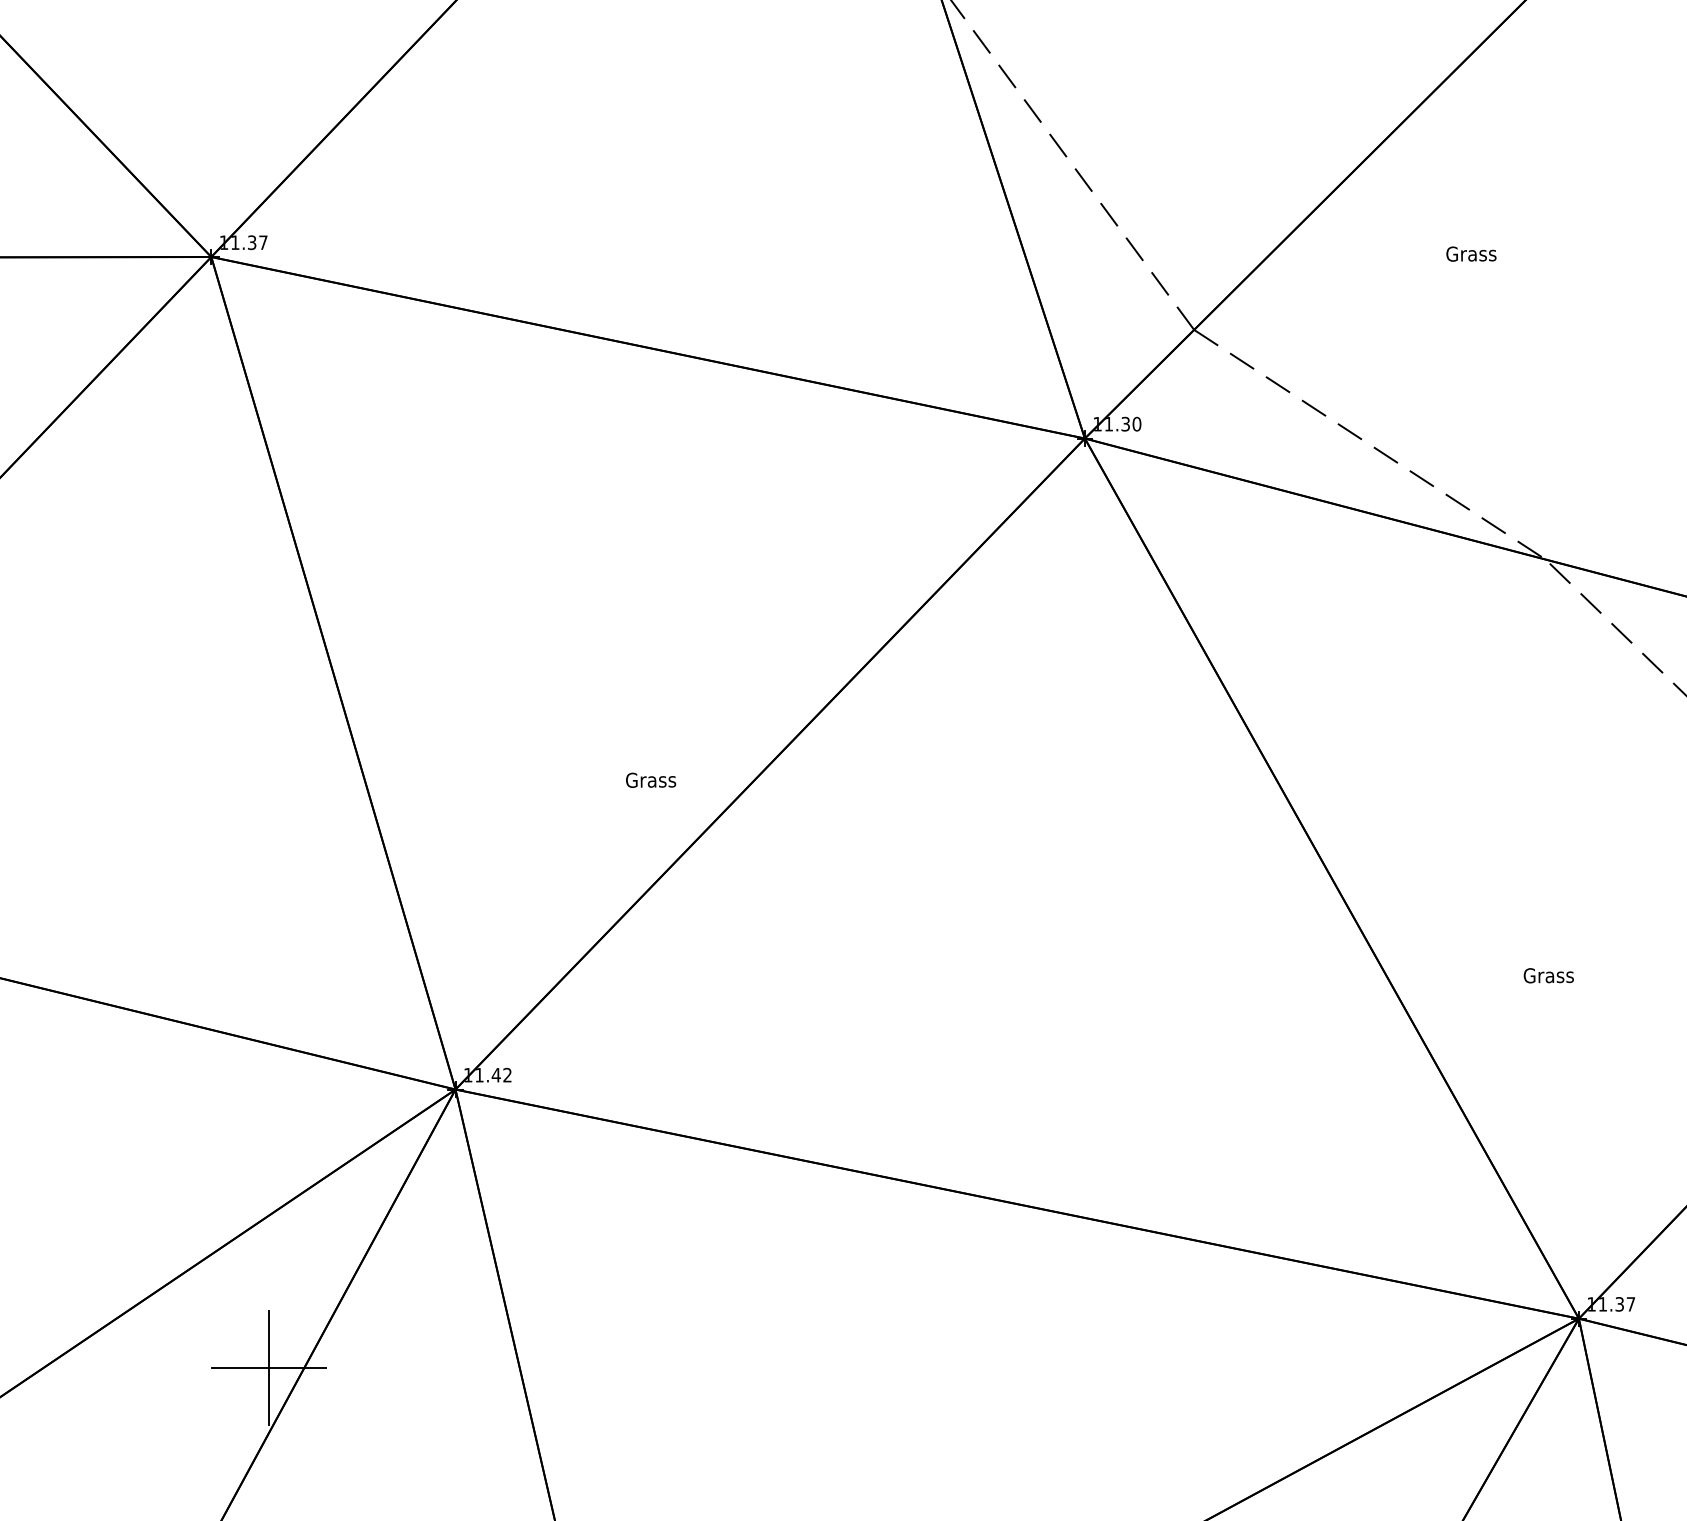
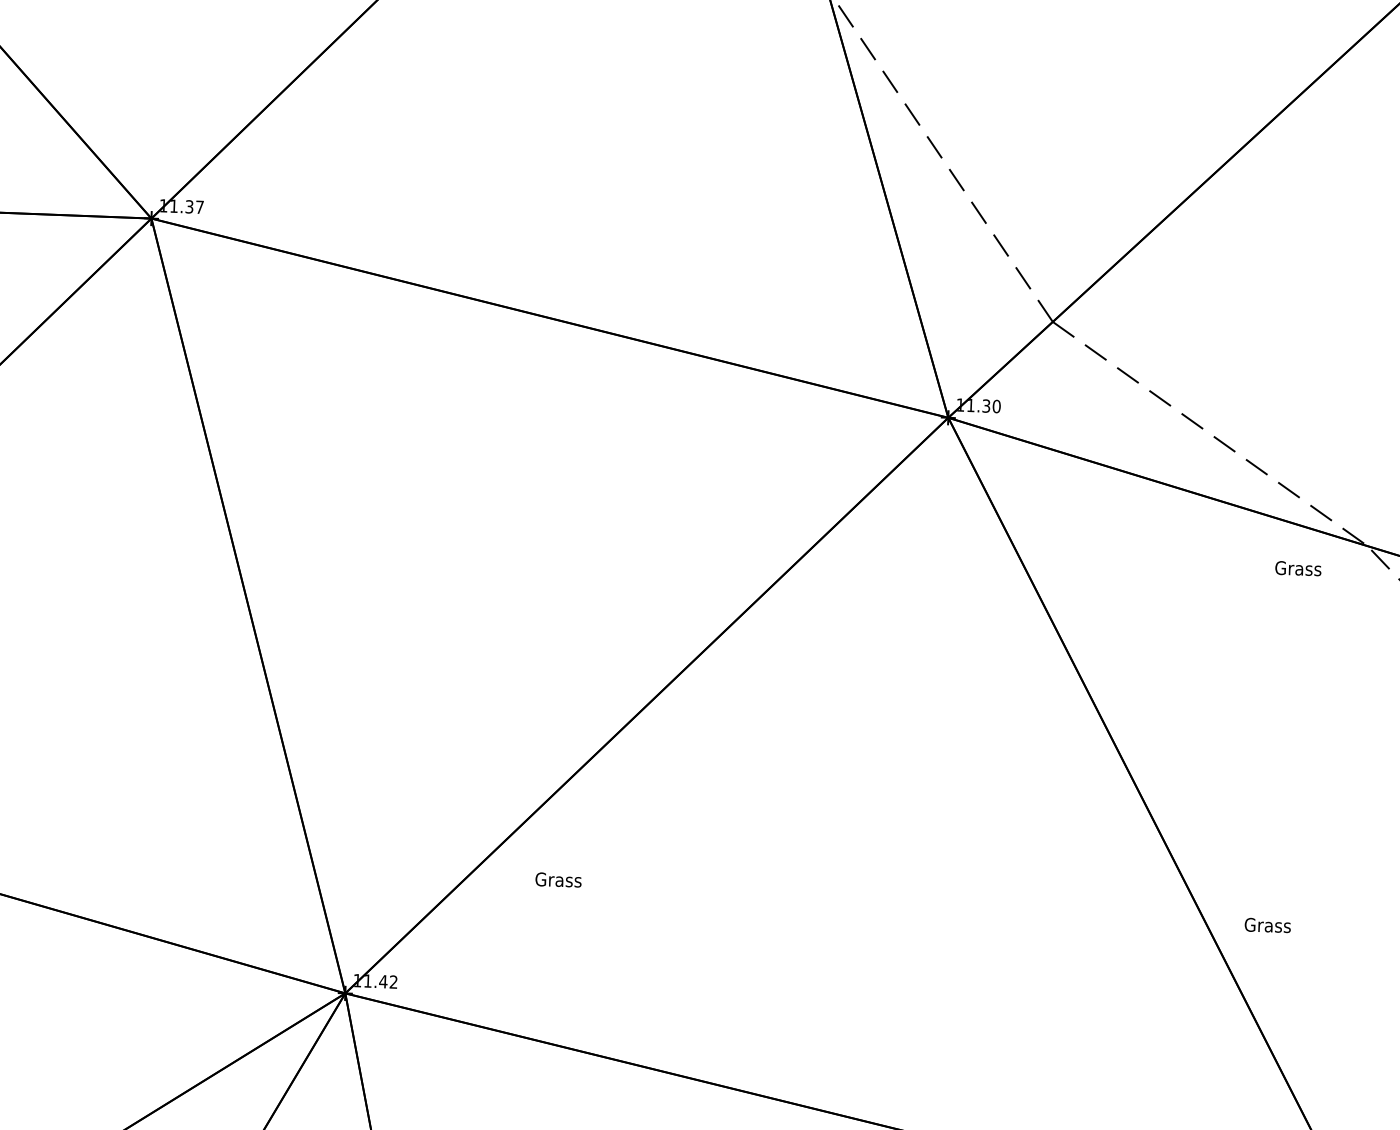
text: (1471, 253) -> (1298, 568), moved
text: (651, 779) -> (559, 879), moved
text: (1548, 975) -> (1267, 925), moved

